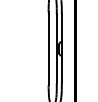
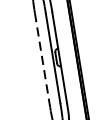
line: (48, 49) -> (42, 61), solid -> dashed

